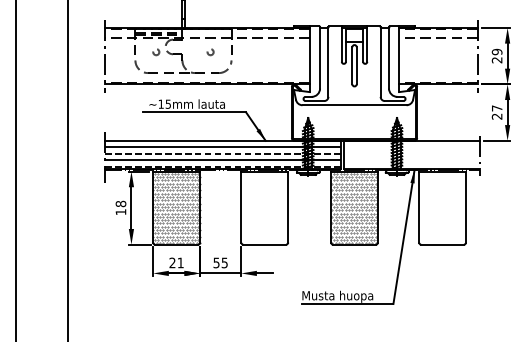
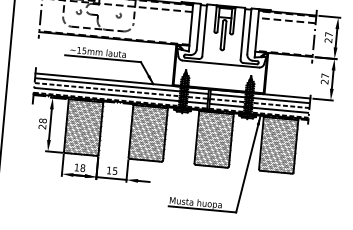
text: (496, 51) -> (328, 34), 29 -> 27
hatch: (411, 157) -> (259, 106), added
hatch: (264, 208) -> (147, 133), added
hatch: (442, 208) -> (278, 145), added
text: (120, 212) -> (42, 127), 18 -> 28
text: (176, 262) -> (79, 167), 21 -> 18
text: (216, 262) -> (109, 170), 55 -> 15

